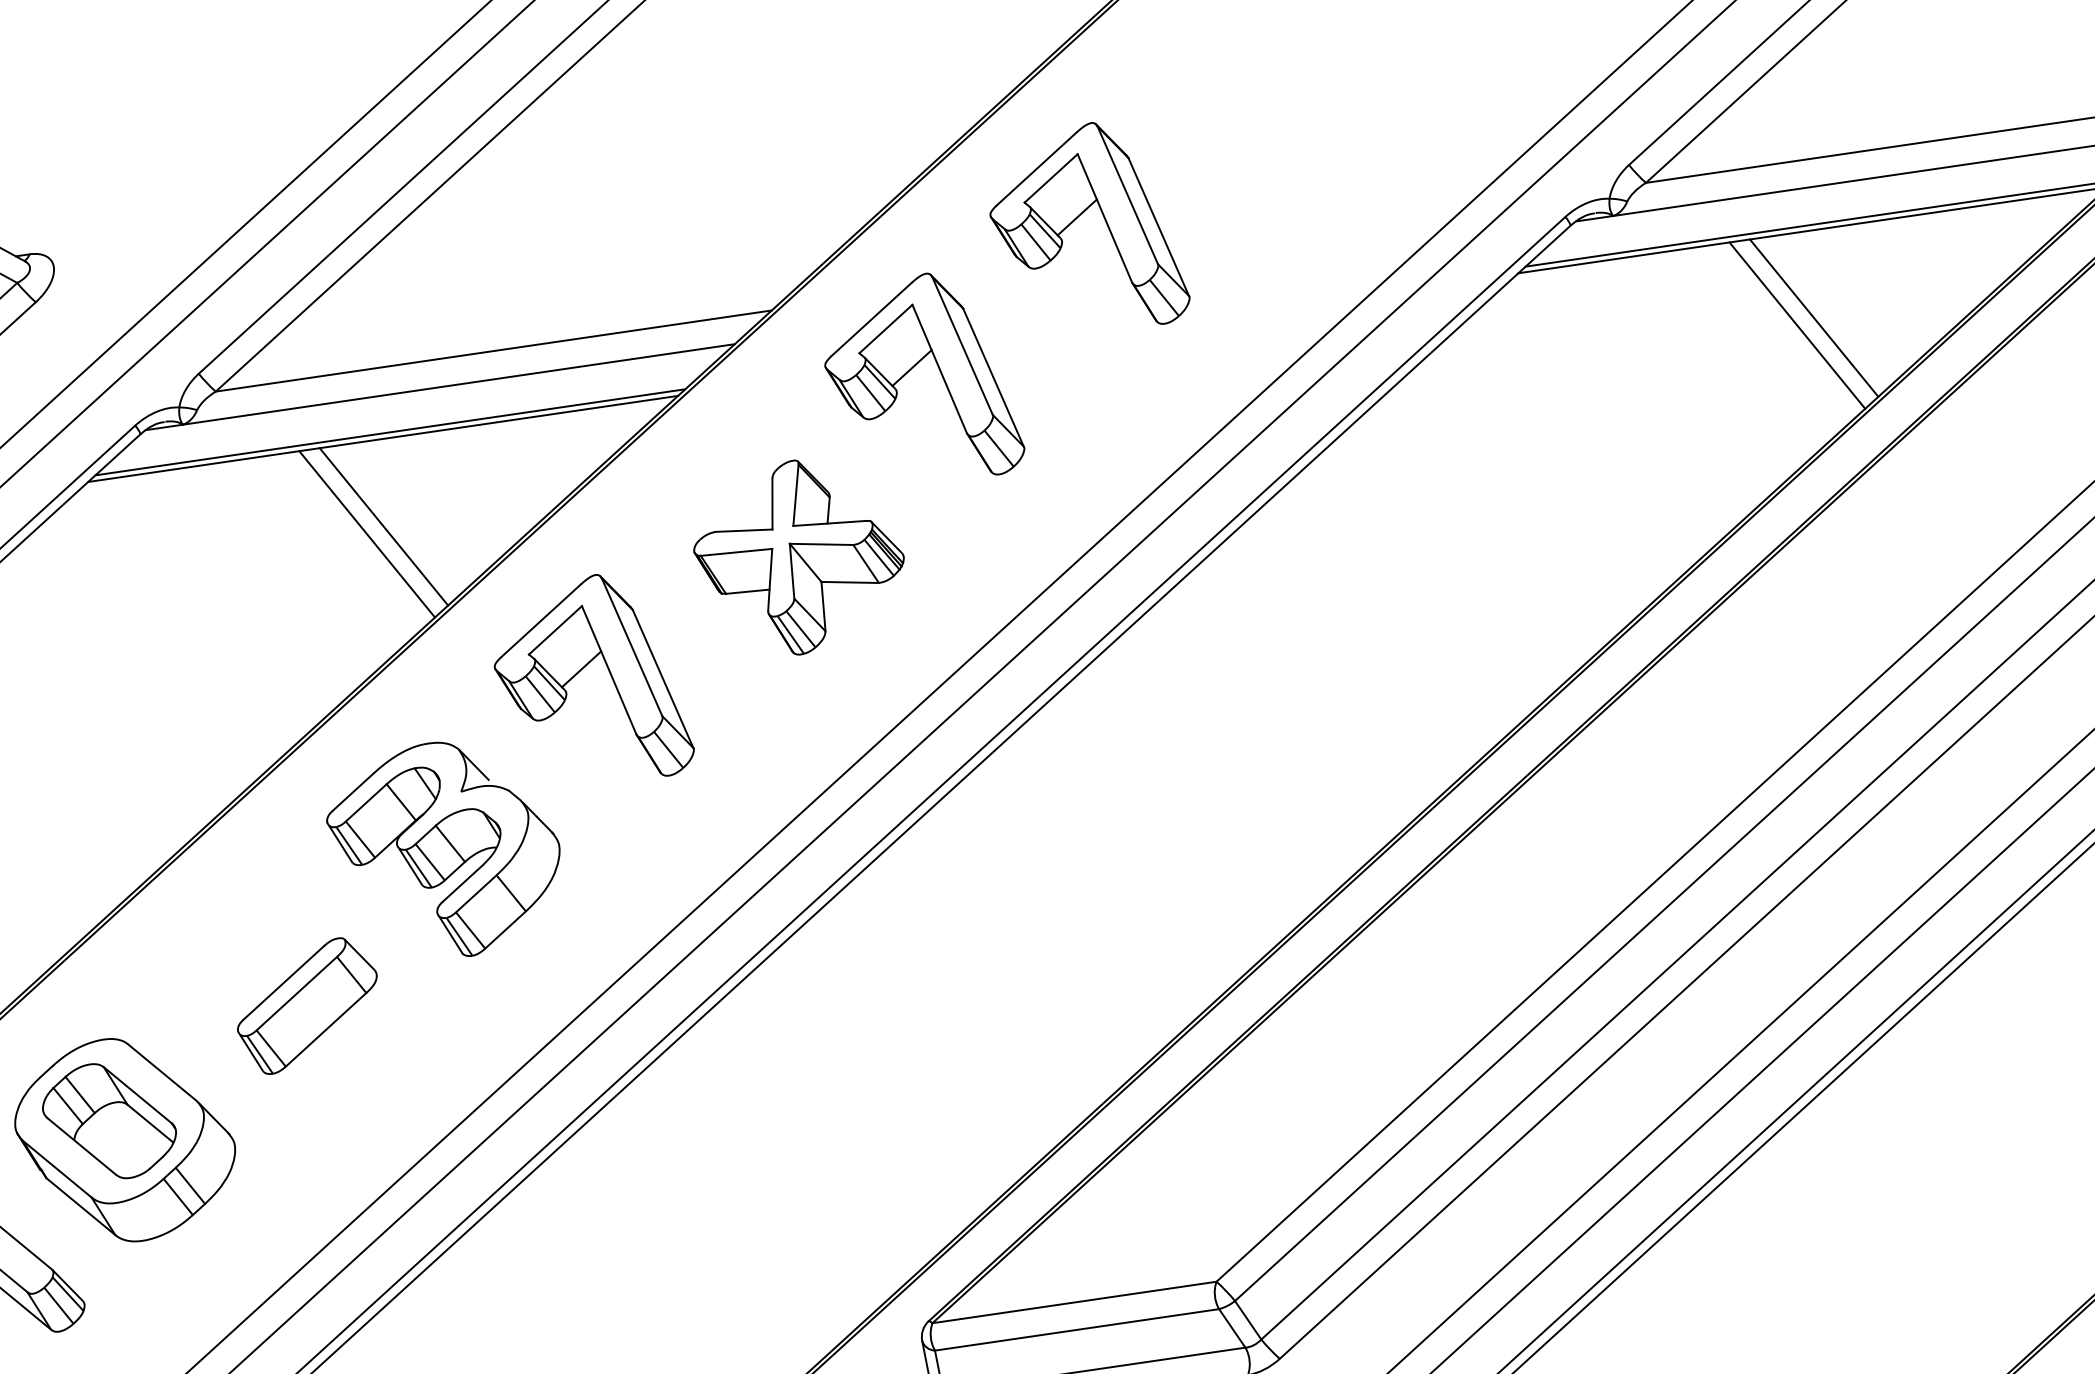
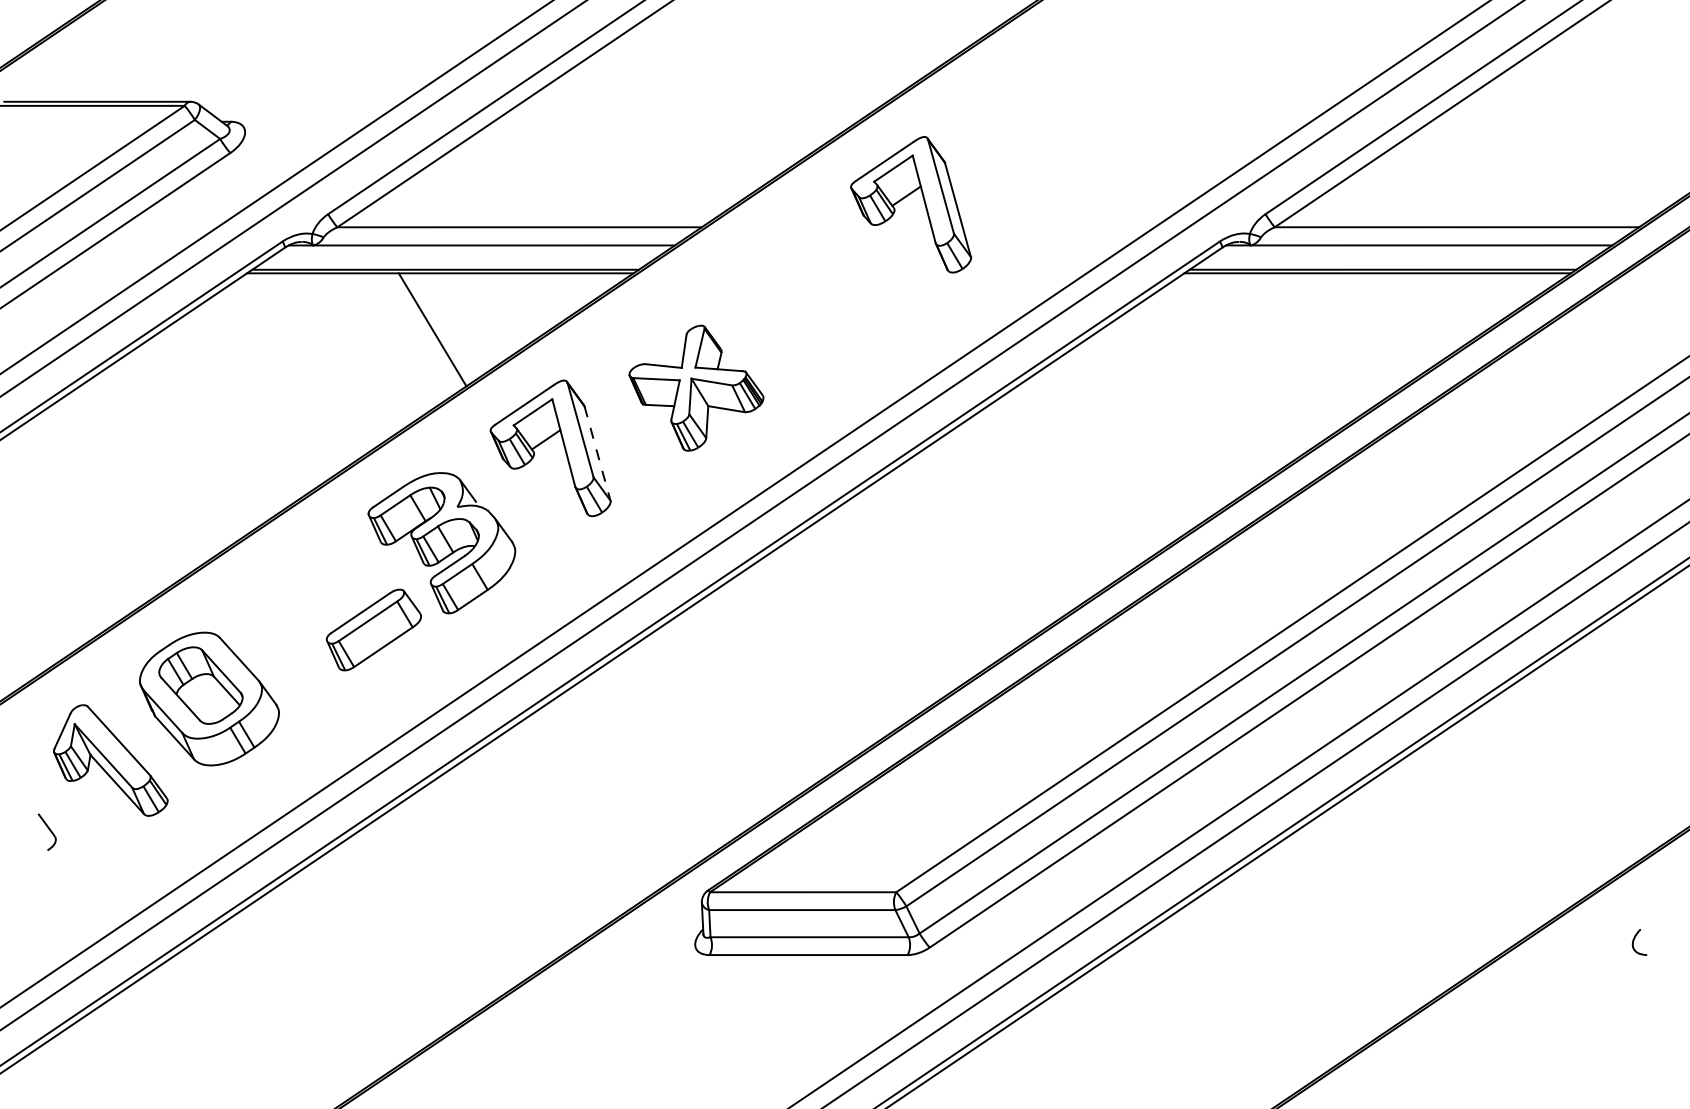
line: (1813, 317) -> (1369, 329), removed
line: (1797, 324) -> (1358, 332), removed
part: (911, 371) -> (785, 279), removed
line: (365, 533) -> (420, 332), removed
line: (662, 678) -> (597, 453), solid -> dashed
part: (306, 1005) -> (373, 629), moved

